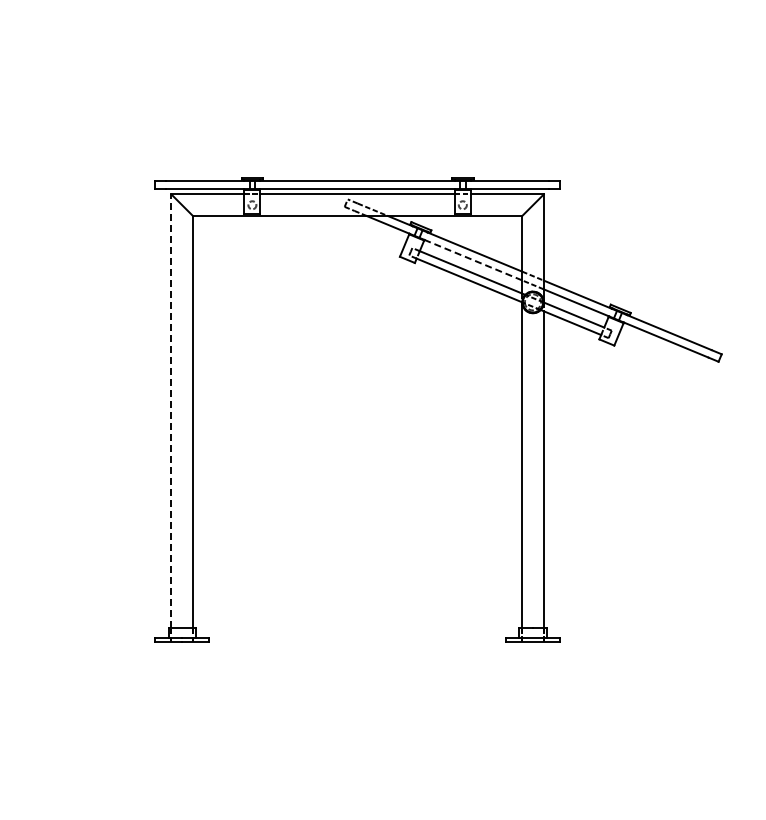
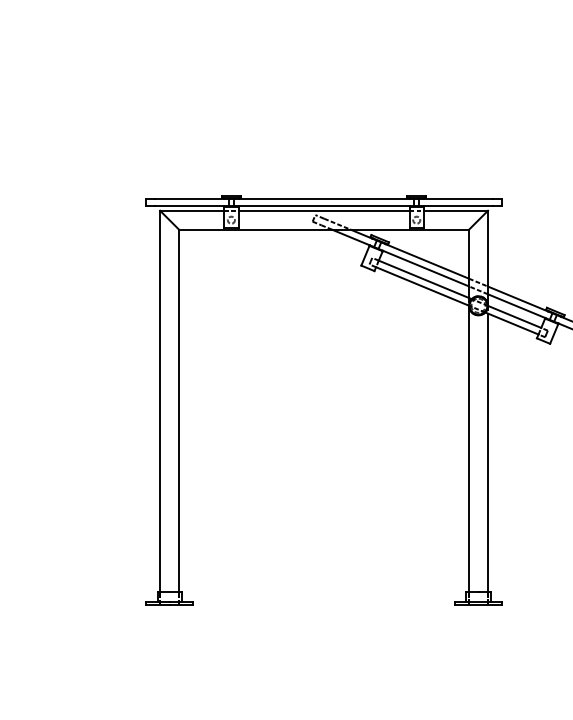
line: (473, 260) -> (426, 268), dashed -> solid
line: (171, 411) -> (160, 401), dashed -> solid

